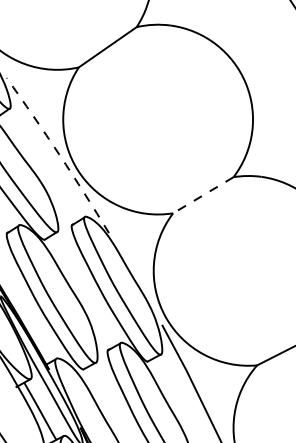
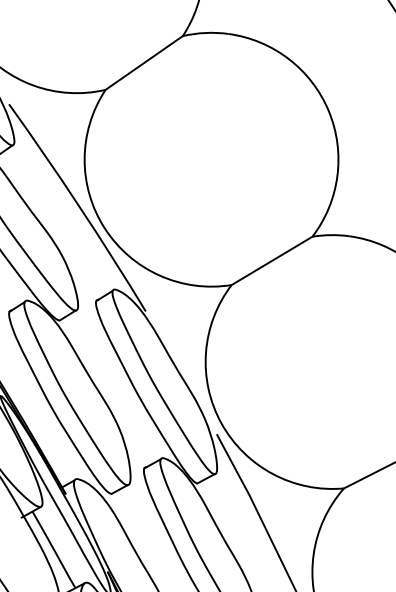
arc: (59, 154) -> (79, 206), dashed -> solid
line: (202, 195) -> (270, 261), dashed -> solid

